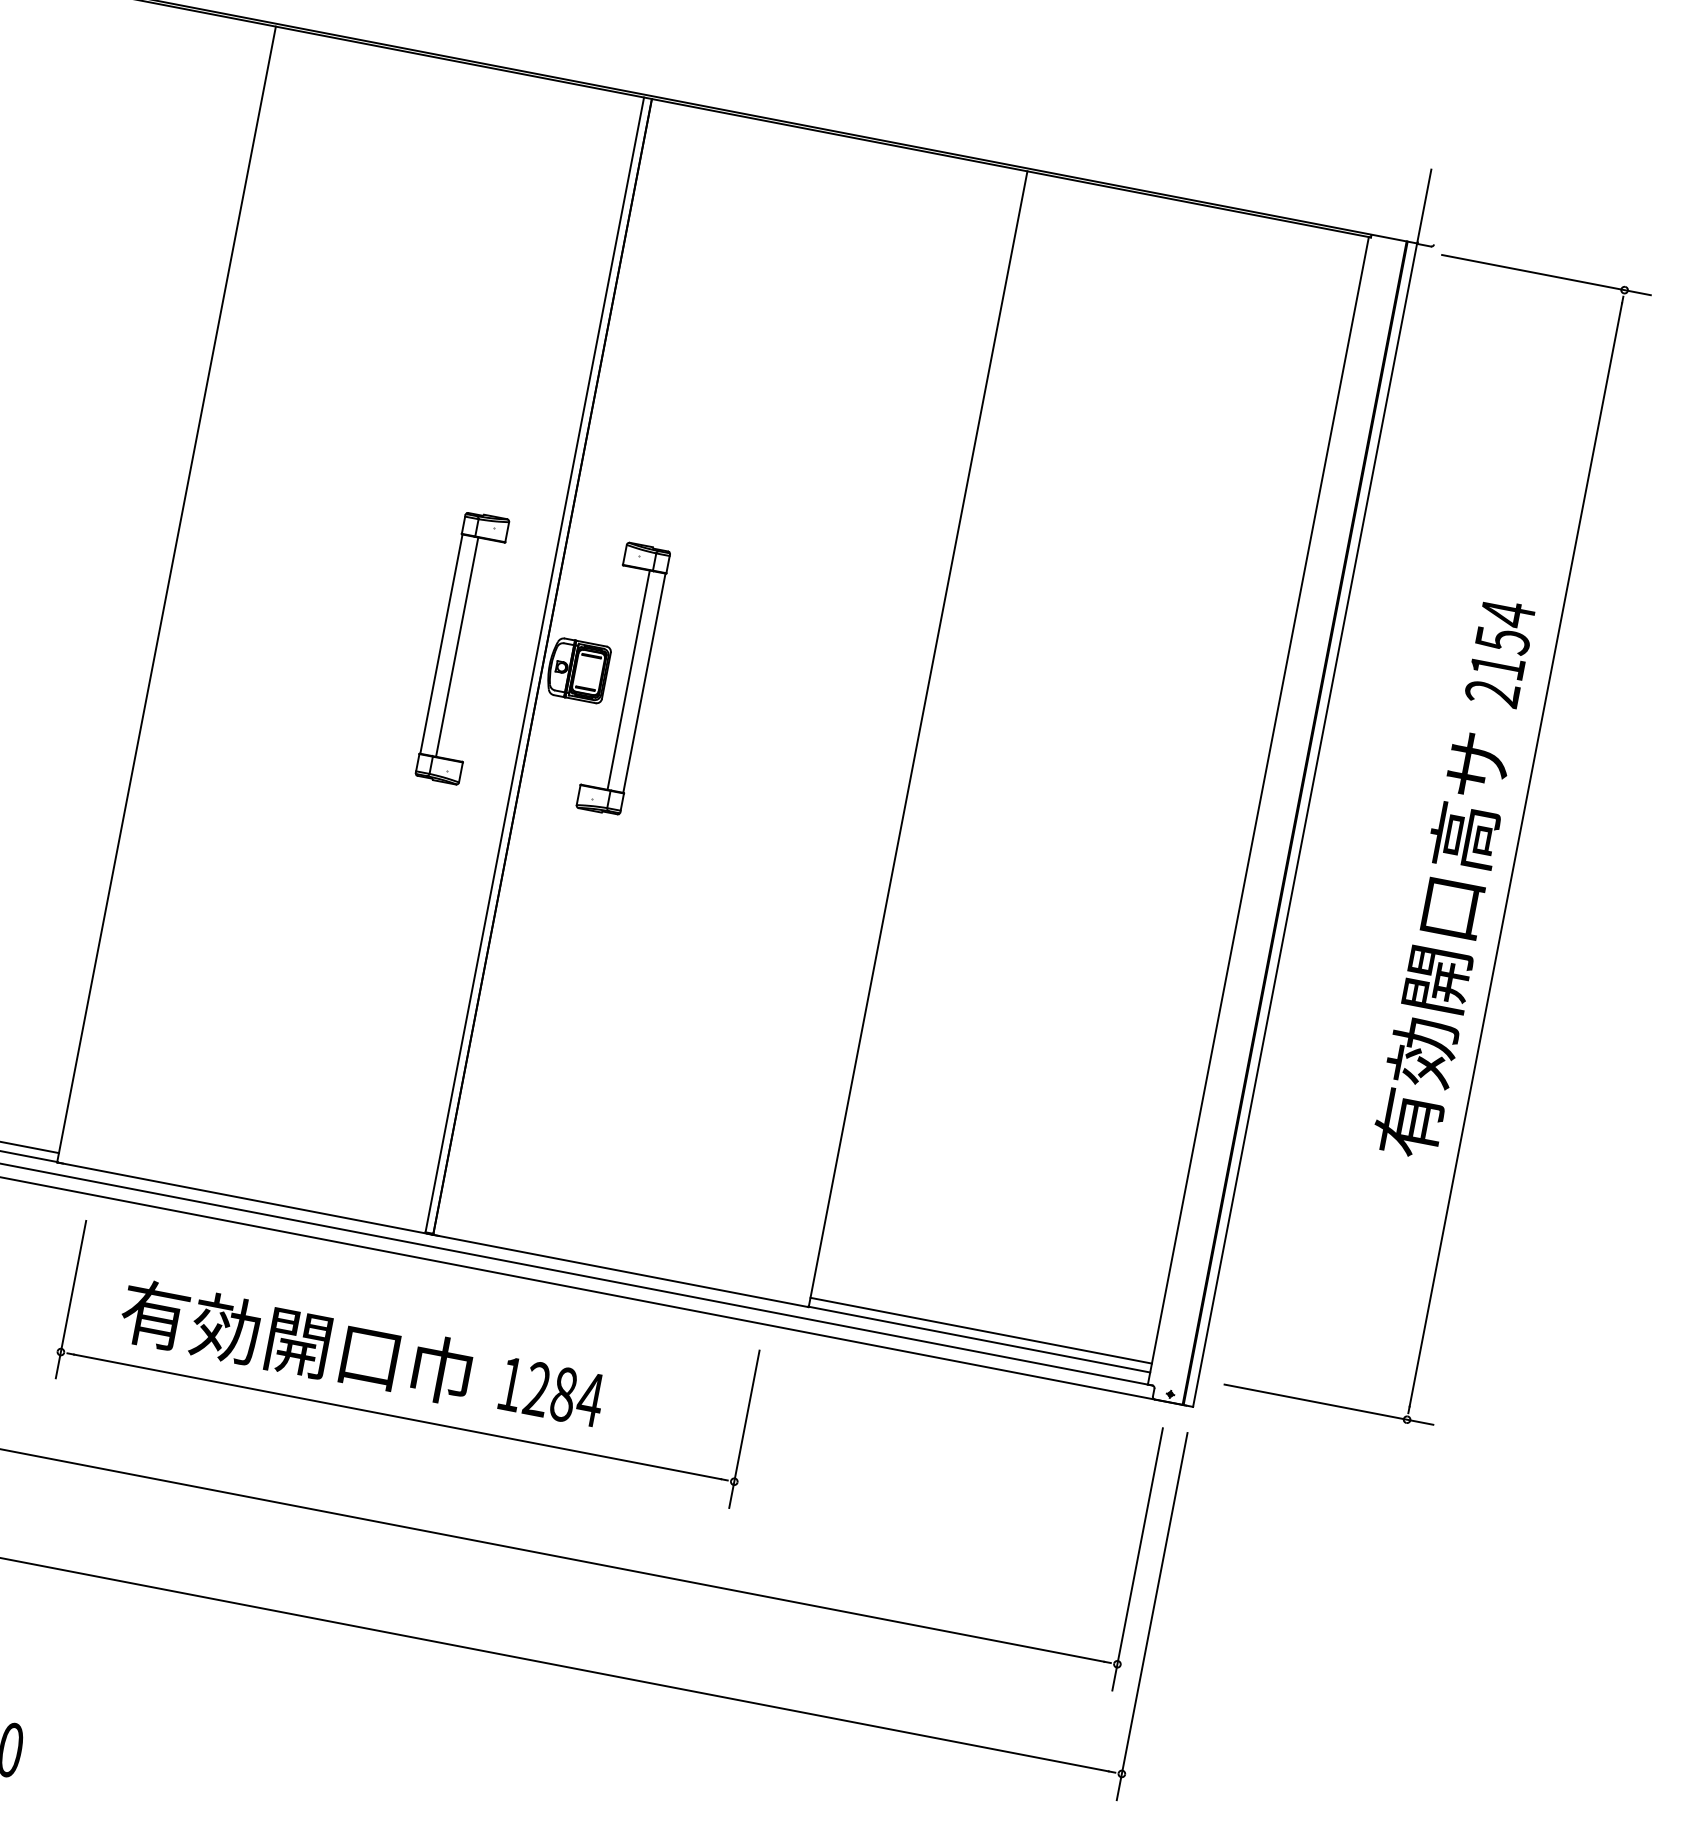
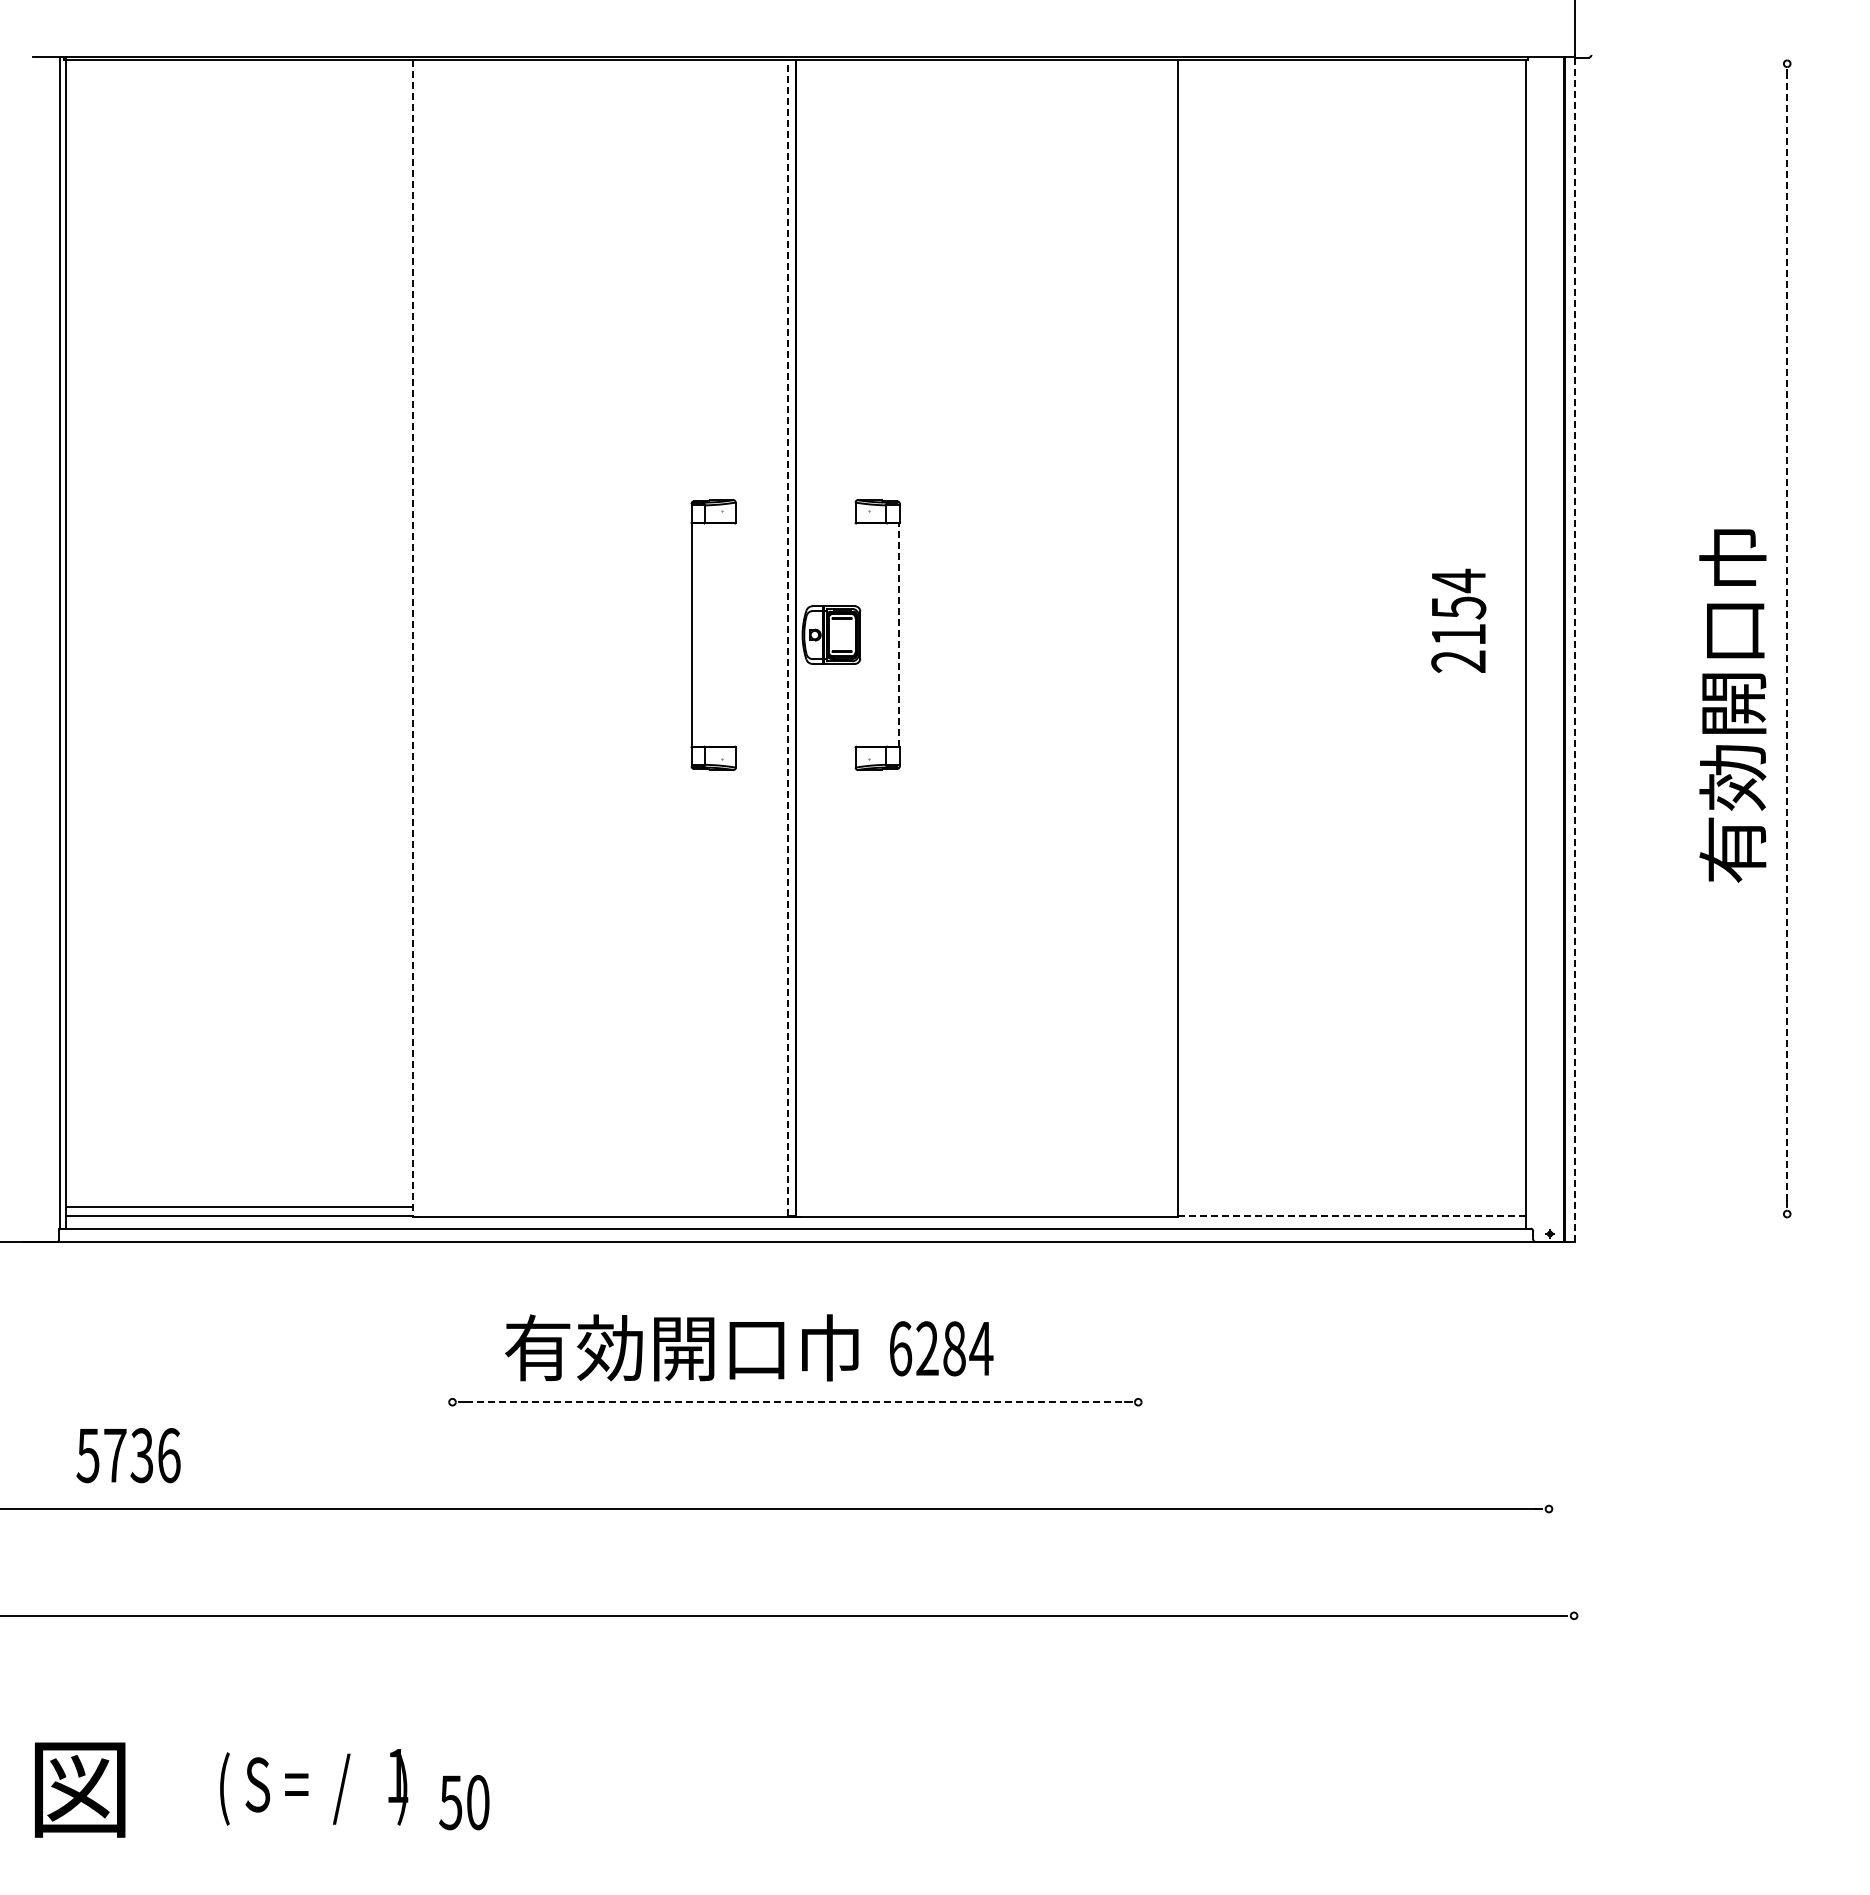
line: (1546, 274) -> (1707, 63), removed
line: (166, 594) -> (412, 638), solid -> dashed
line: (457, 646) -> (708, 634), removed
text: (1500, 652) -> (1458, 620), moved
line: (534, 664) -> (787, 637), solid -> dashed
line: (628, 679) -> (882, 634), removed
line: (644, 683) -> (899, 635), solid -> dashed
line: (1304, 825) -> (1574, 649), solid -> dashed
line: (1516, 854) -> (1787, 638), solid -> dashed
text: (1442, 945) -> (1732, 741), 有効開口高サ -> 有効開口巾
line: (71, 1299) -> (452, 1348), removed
line: (981, 1331) -> (1352, 1207), removed
line: (979, 1339) -> (1352, 1216), solid -> dashed
text: (511, 1384) -> (901, 1348), 1284 -> 6284
line: (1328, 1405) -> (1707, 1214), removed
line: (397, 1417) -> (795, 1402), solid -> dashed
line: (744, 1429) -> (1138, 1348), removed
line: (1138, 1558) -> (1549, 1401), removed
line: (1152, 1616) -> (1574, 1455), removed

